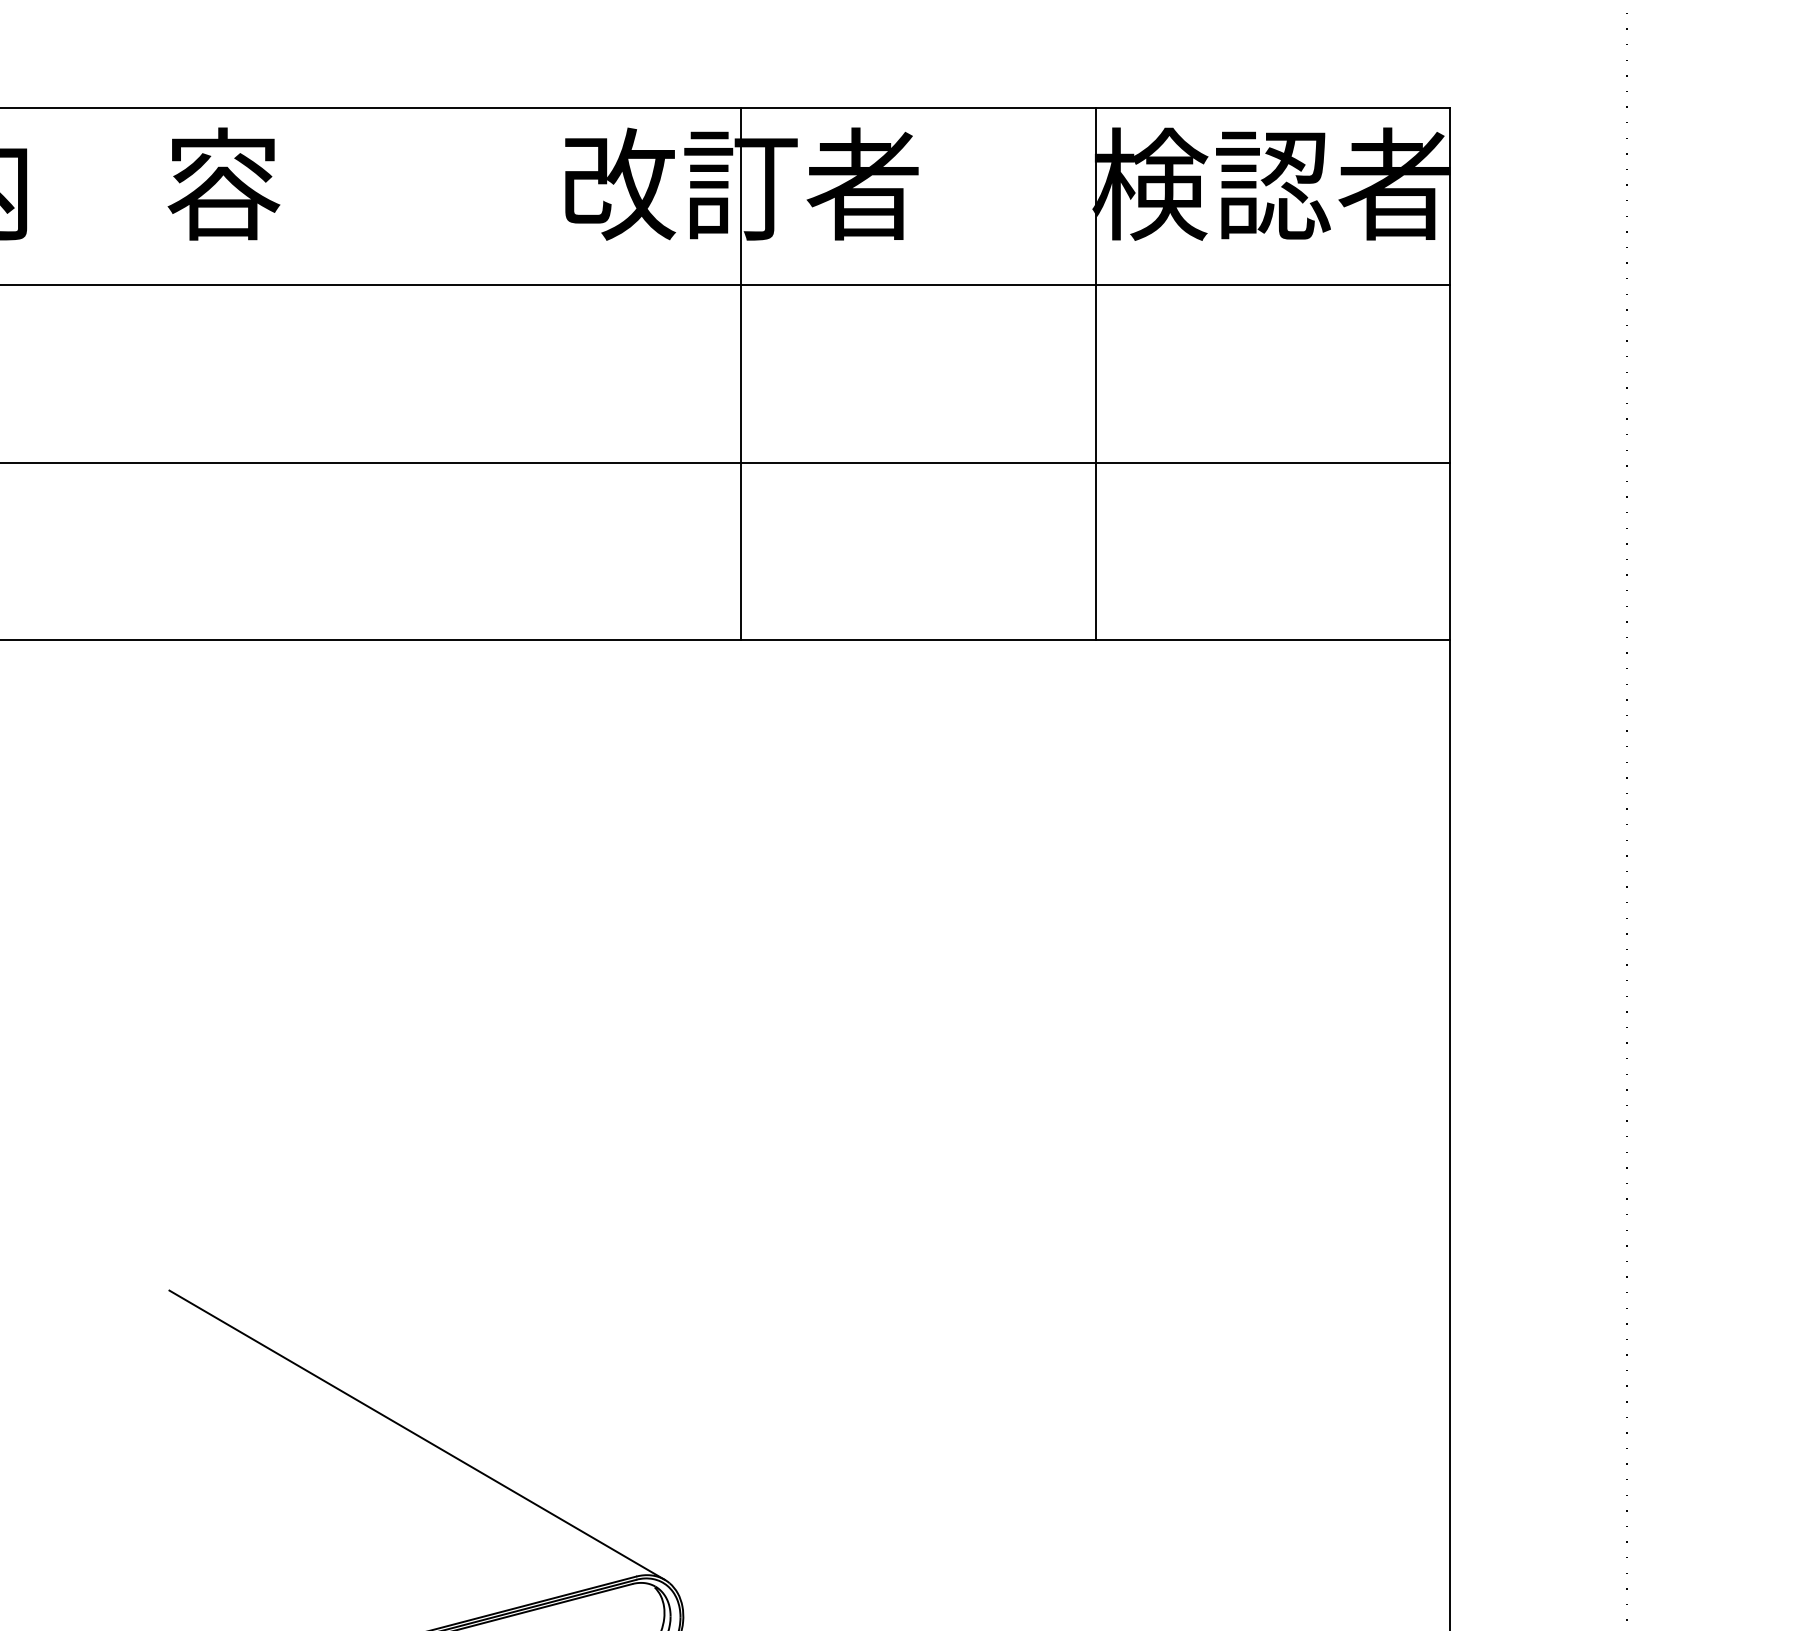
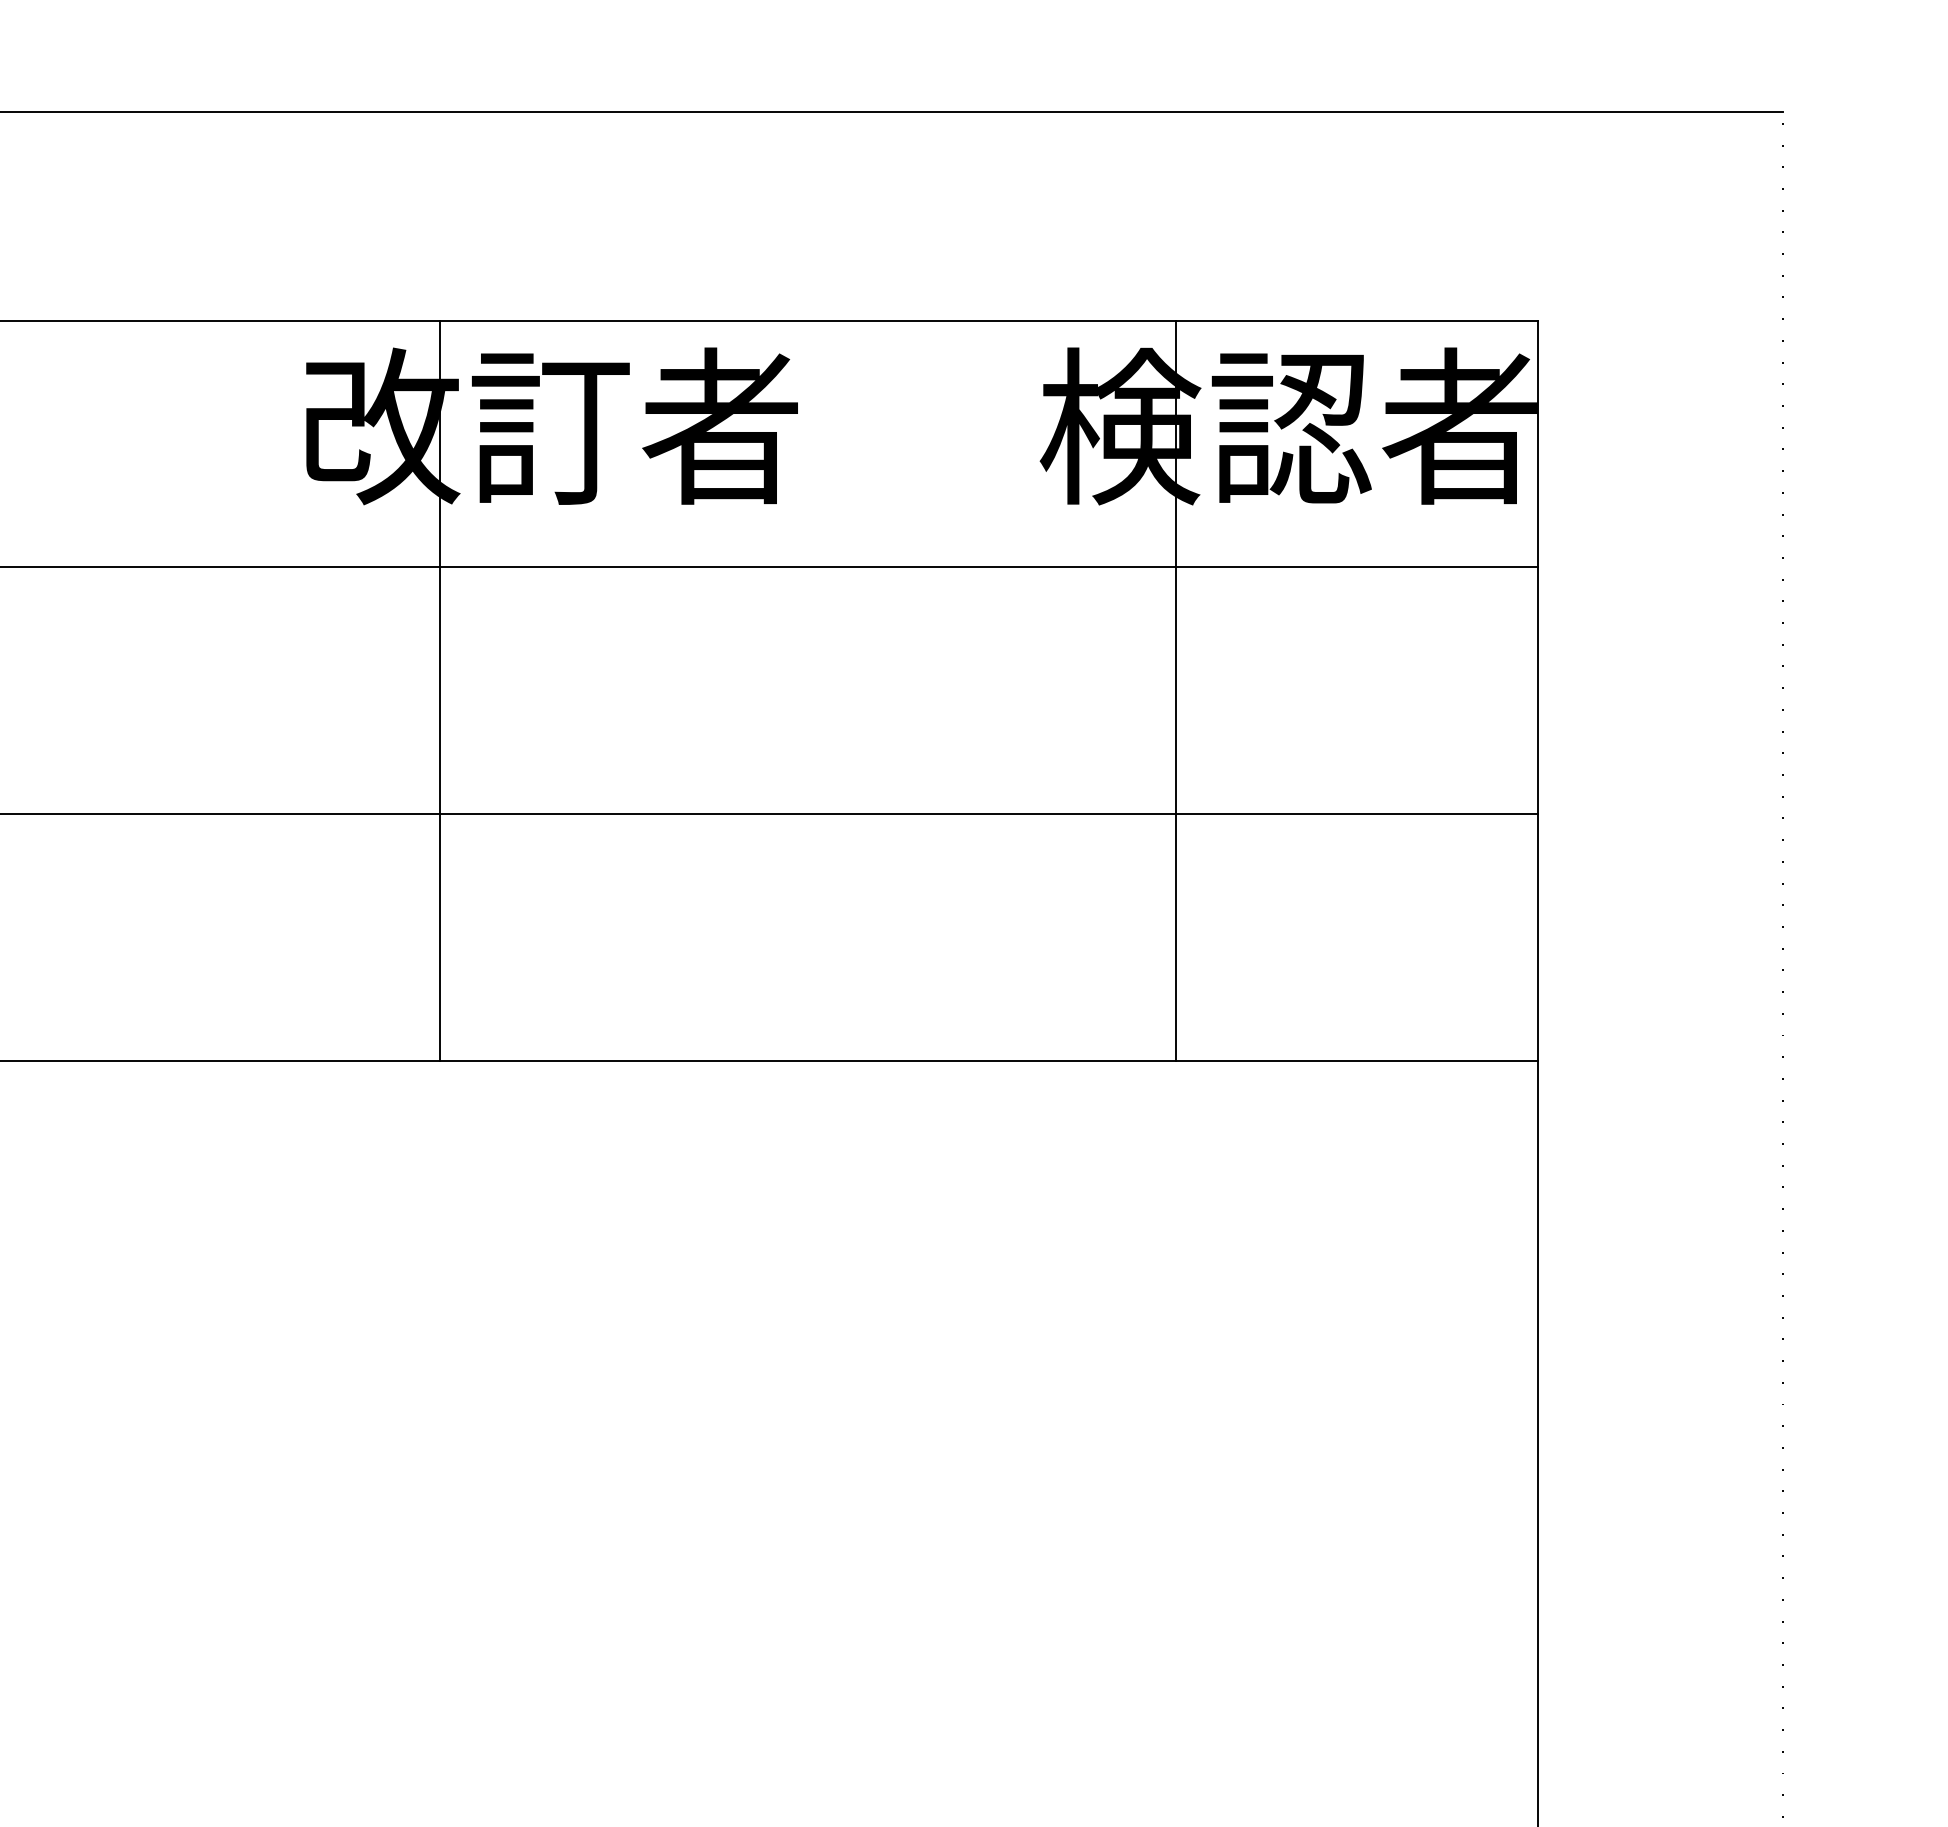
line: (741, 373) -> (440, 689), moved
line: (1095, 373) -> (1176, 689), moved

